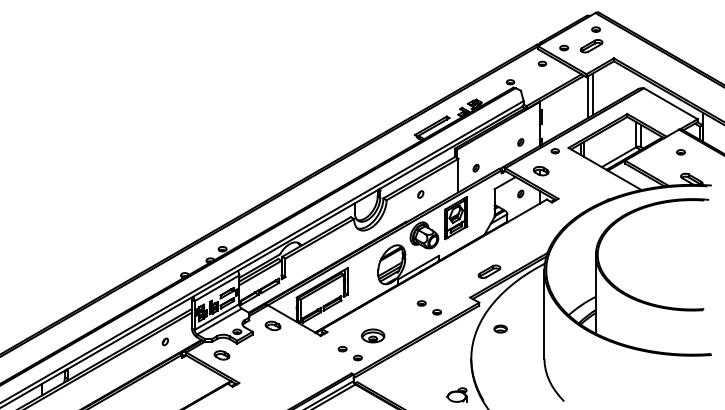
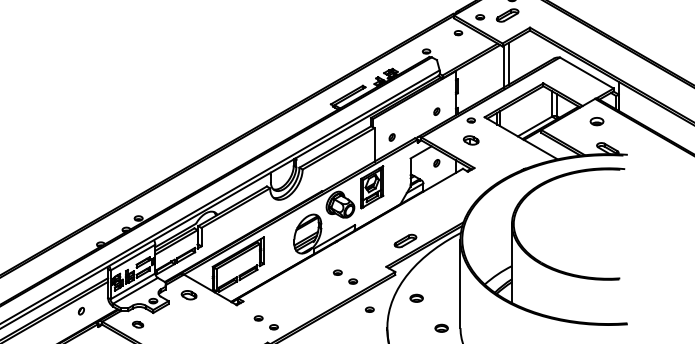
part: (680, 152) -> (596, 121), size x1.6
part: (540, 171) -> (470, 140), moved
part: (420, 194) -> (336, 163), removed
part: (373, 335) -> (289, 304), removed
part: (453, 340) -> (369, 309), added
part: (221, 355) -> (137, 324), size x0.7
part: (525, 358) -> (441, 327), added

